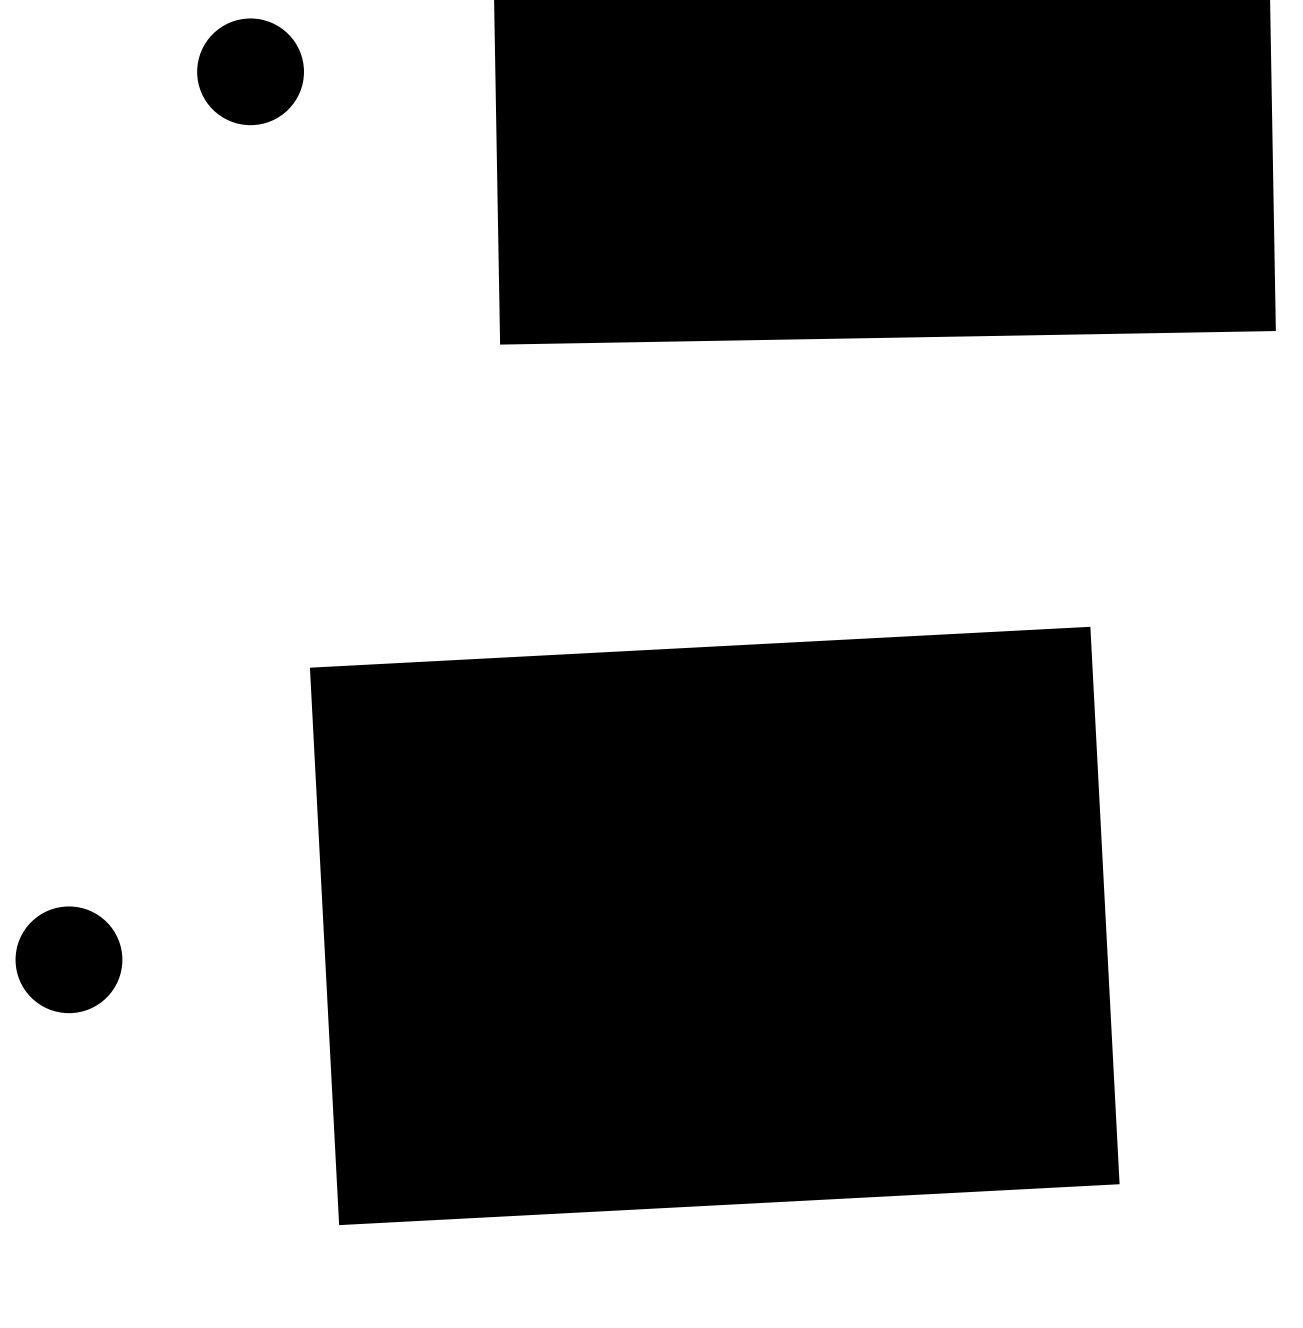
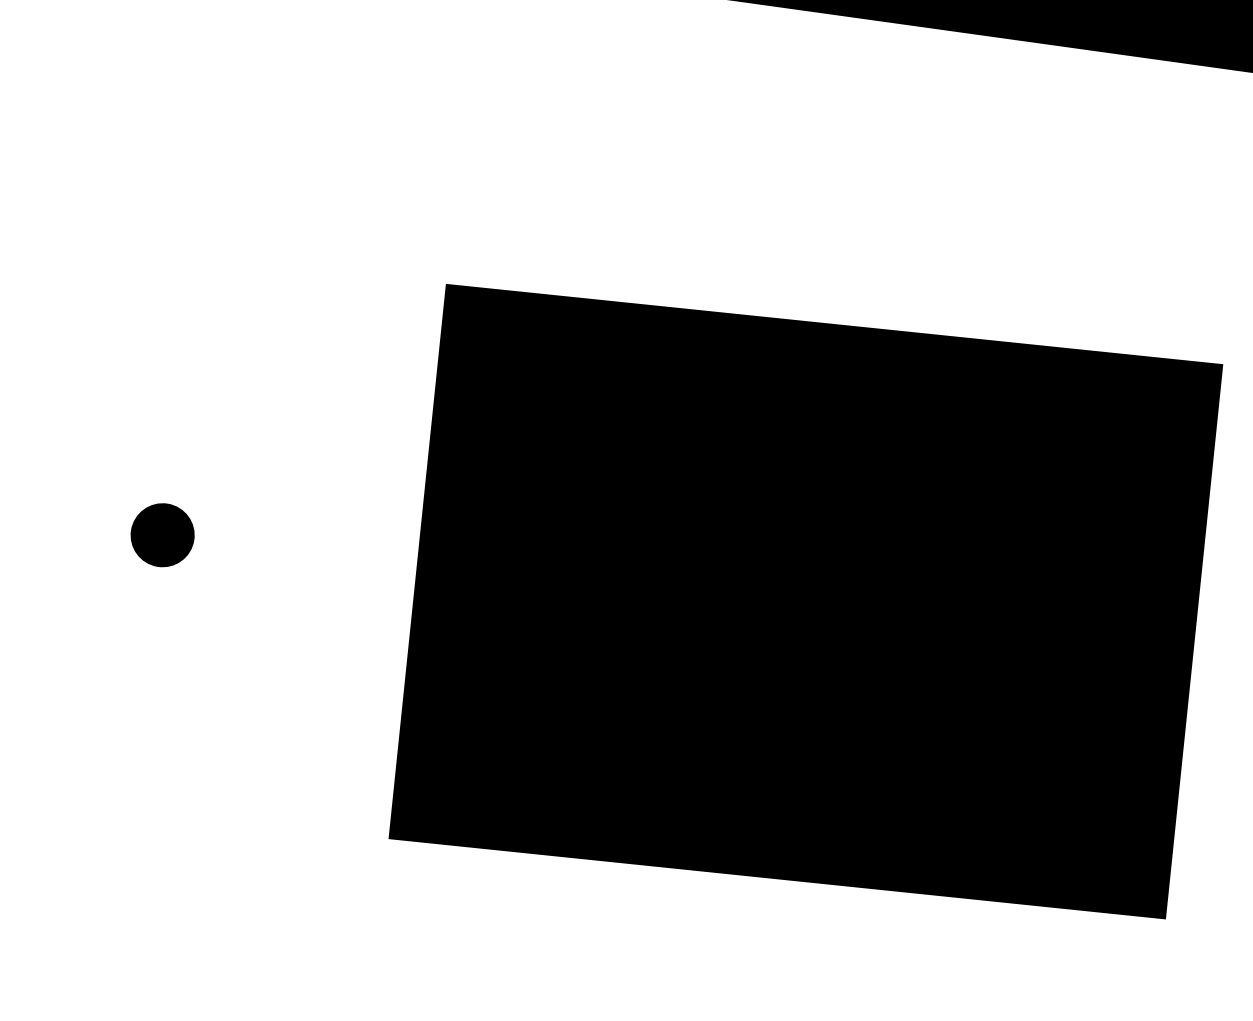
part: (68, 959) -> (162, 534), size x0.6

